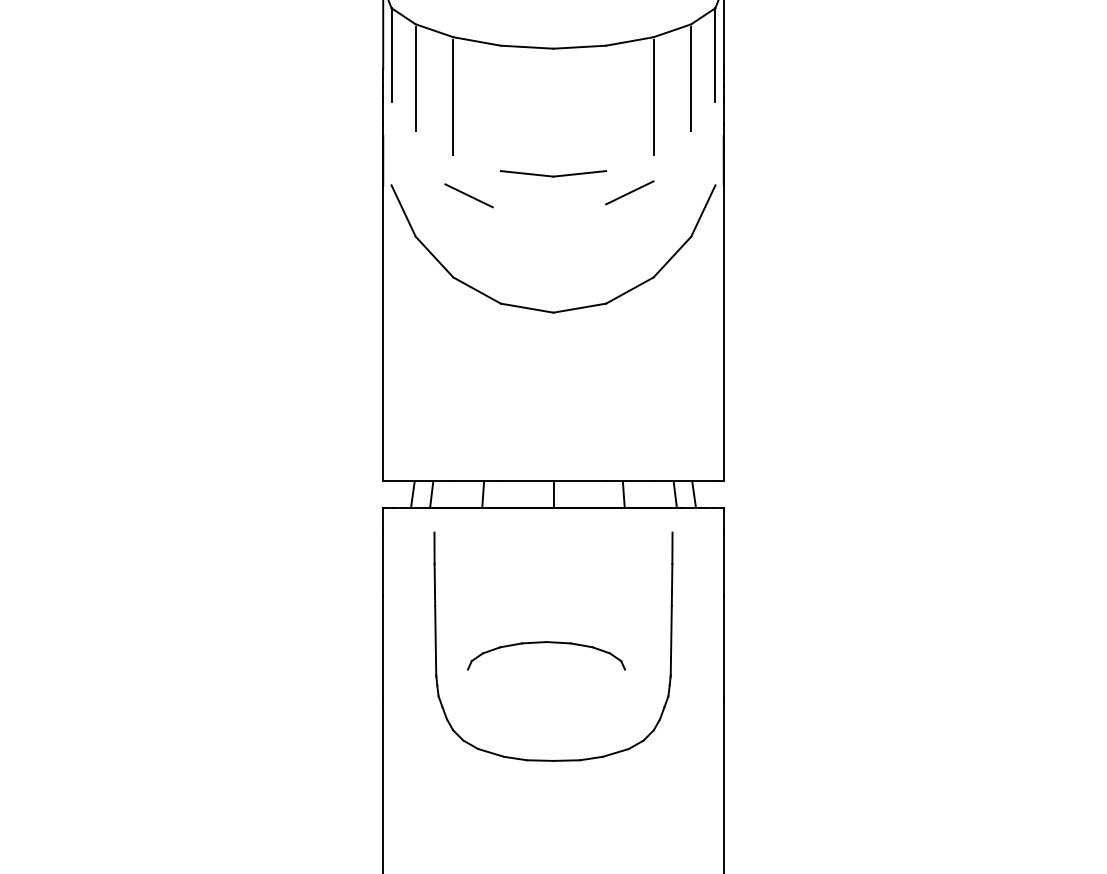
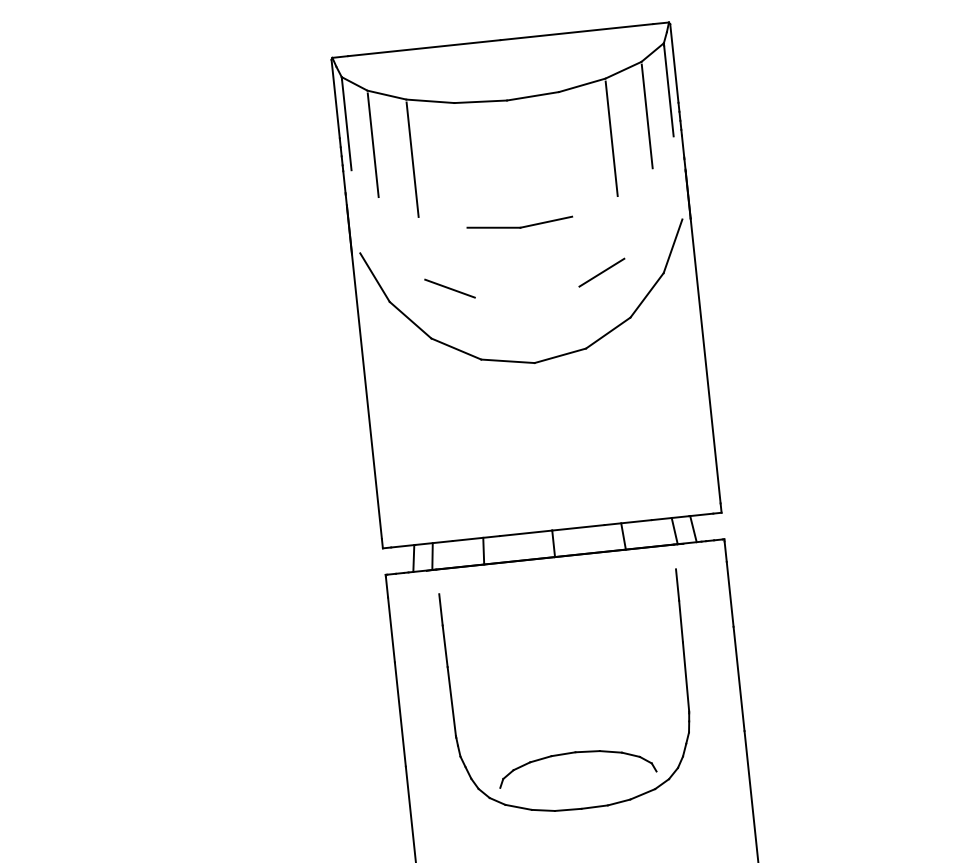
line: (629, 192) -> (601, 272), moved
line: (468, 195) -> (449, 288), moved
part: (544, 643) -> (573, 753), moved

